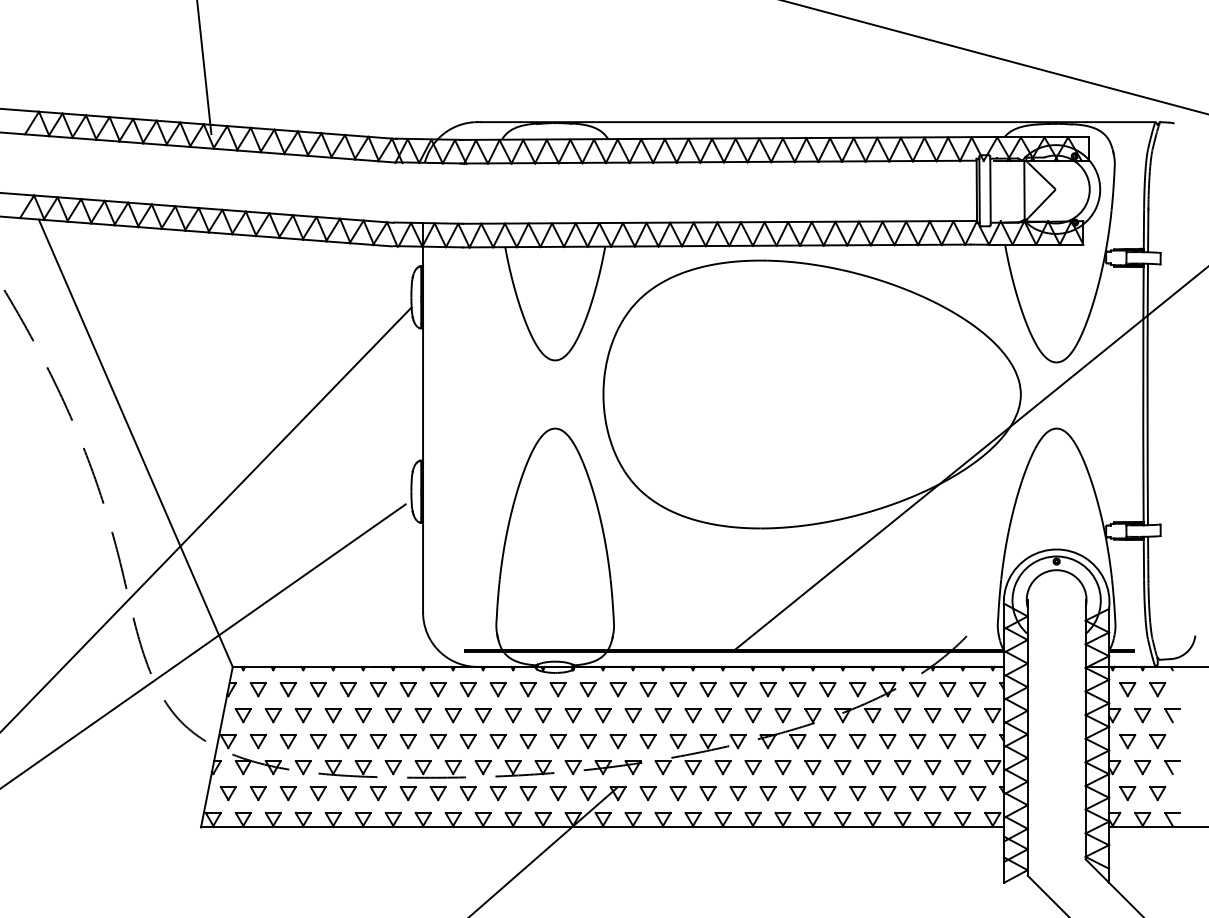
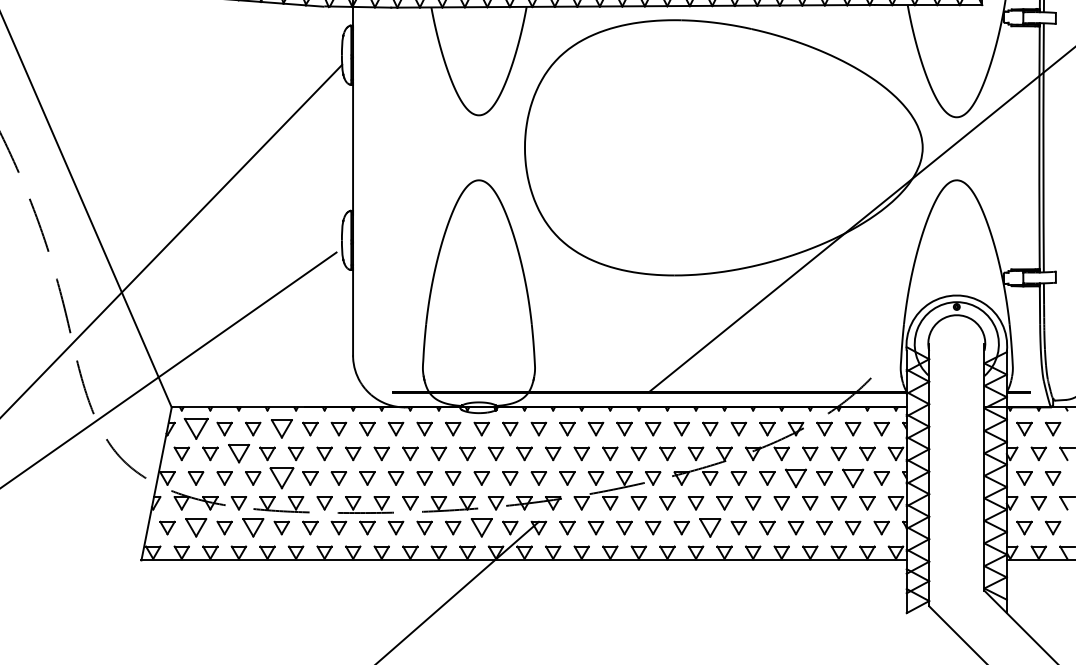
part: (257, 689) -> (195, 428), size x1.6
part: (347, 689) -> (281, 428), size x1.4
part: (302, 715) -> (238, 453), size x1.4
part: (347, 741) -> (281, 478), size x1.6
part: (887, 741) -> (795, 478), size x1.4
part: (947, 741) -> (852, 478), size x1.4
part: (257, 793) -> (195, 528), size x1.4
part: (317, 793) -> (252, 528), size x1.4
part: (557, 793) -> (481, 528), size x1.4
part: (797, 793) -> (709, 528), size x1.4

